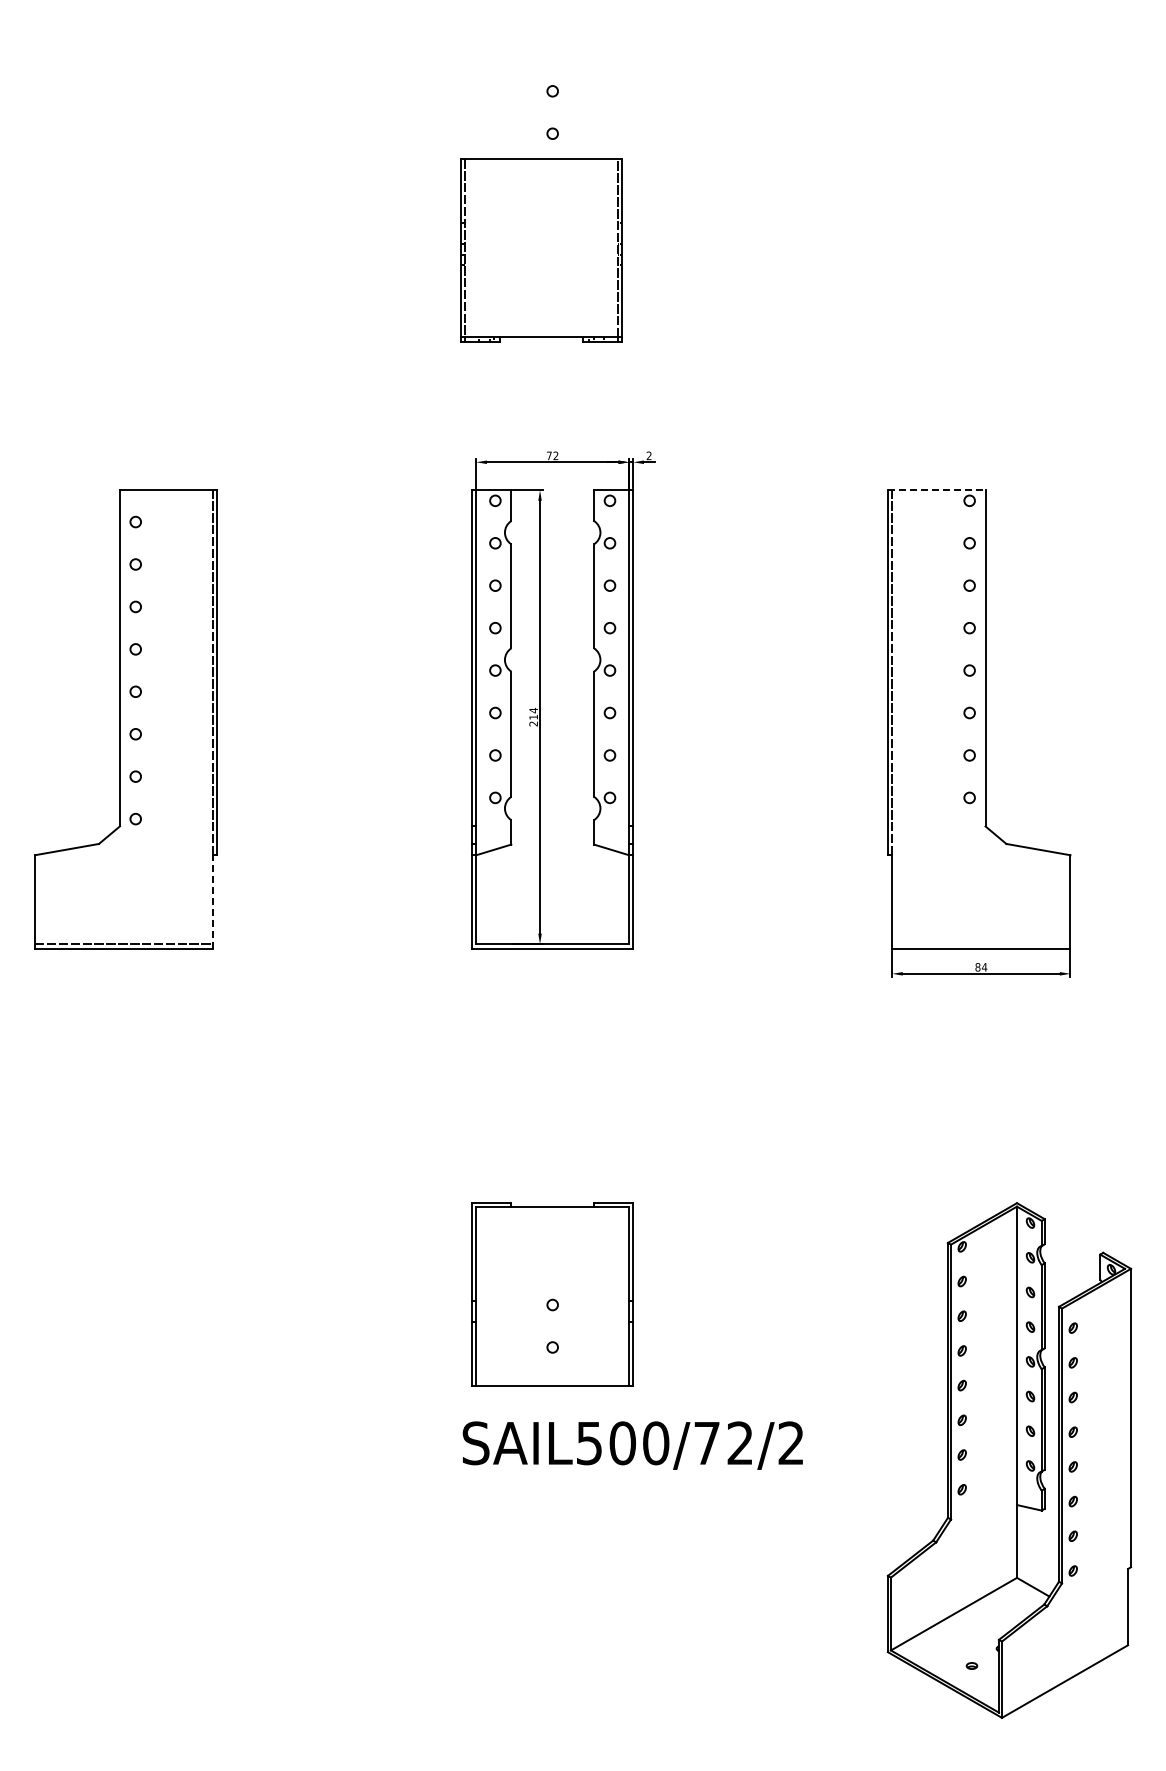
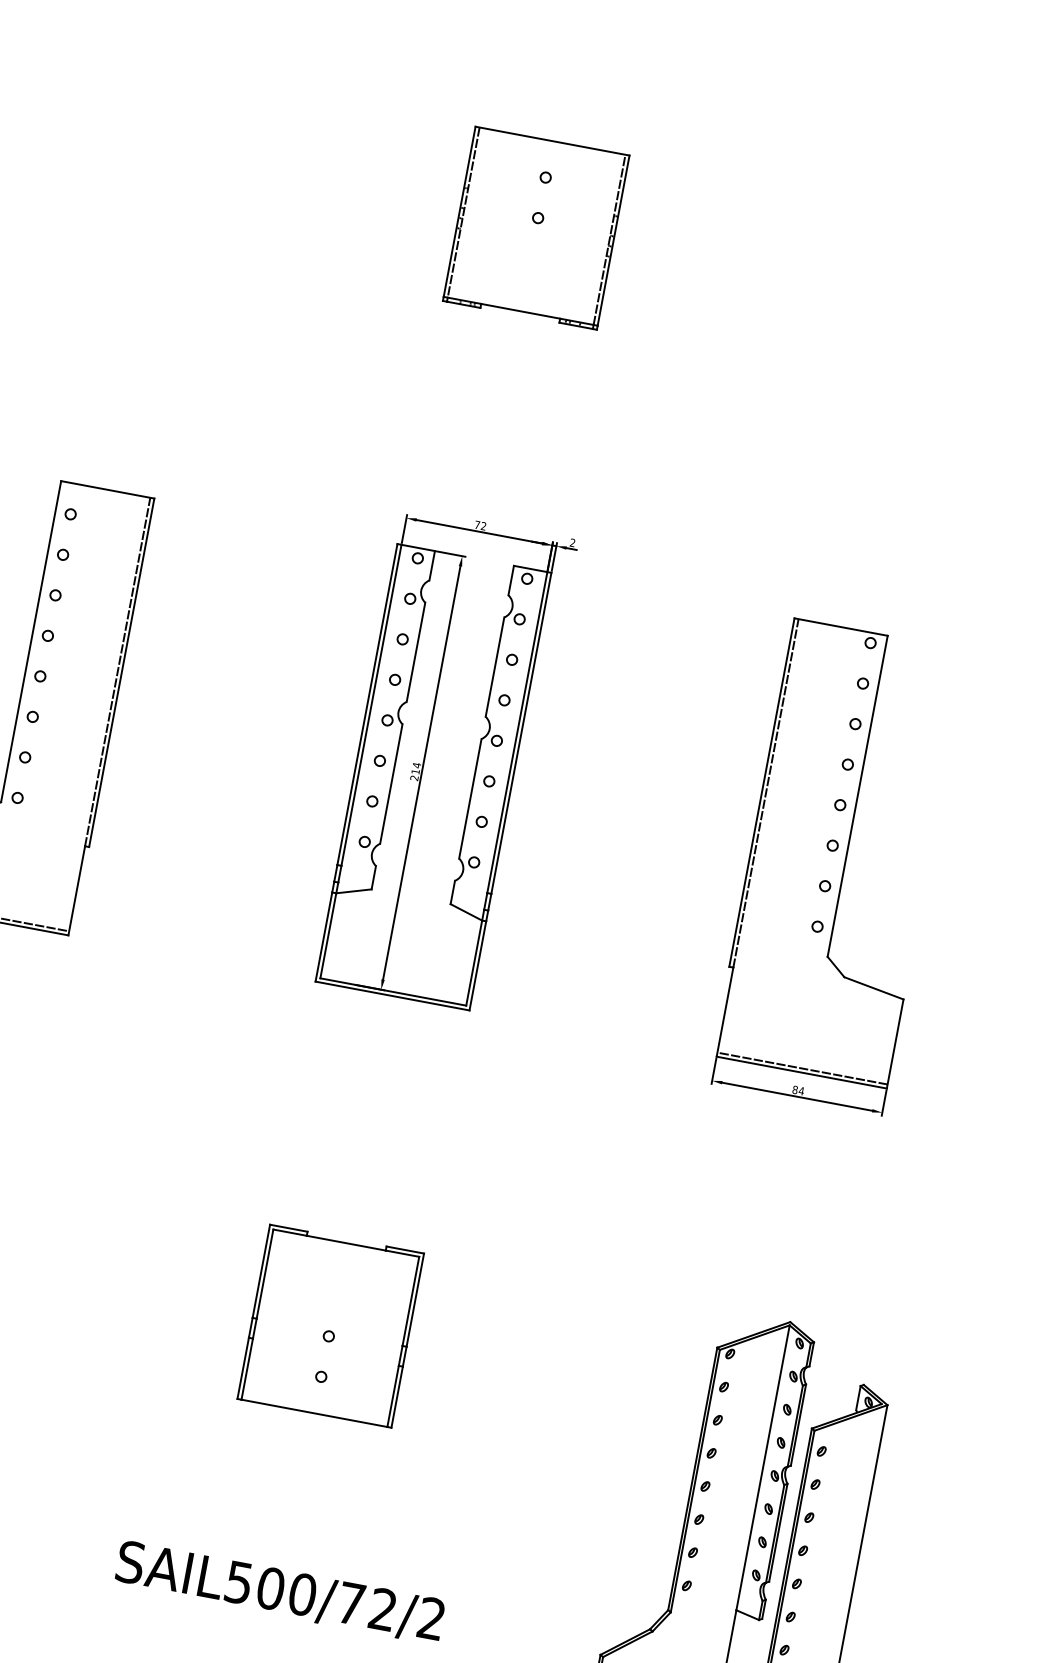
part: (541, 250) -> (536, 228), moved
line: (936, 490) -> (840, 627), dashed -> solid
line: (213, 901) -> (77, 890), dashed -> solid
line: (981, 944) -> (802, 1068), added
text: (632, 1445) -> (279, 1592), moved

